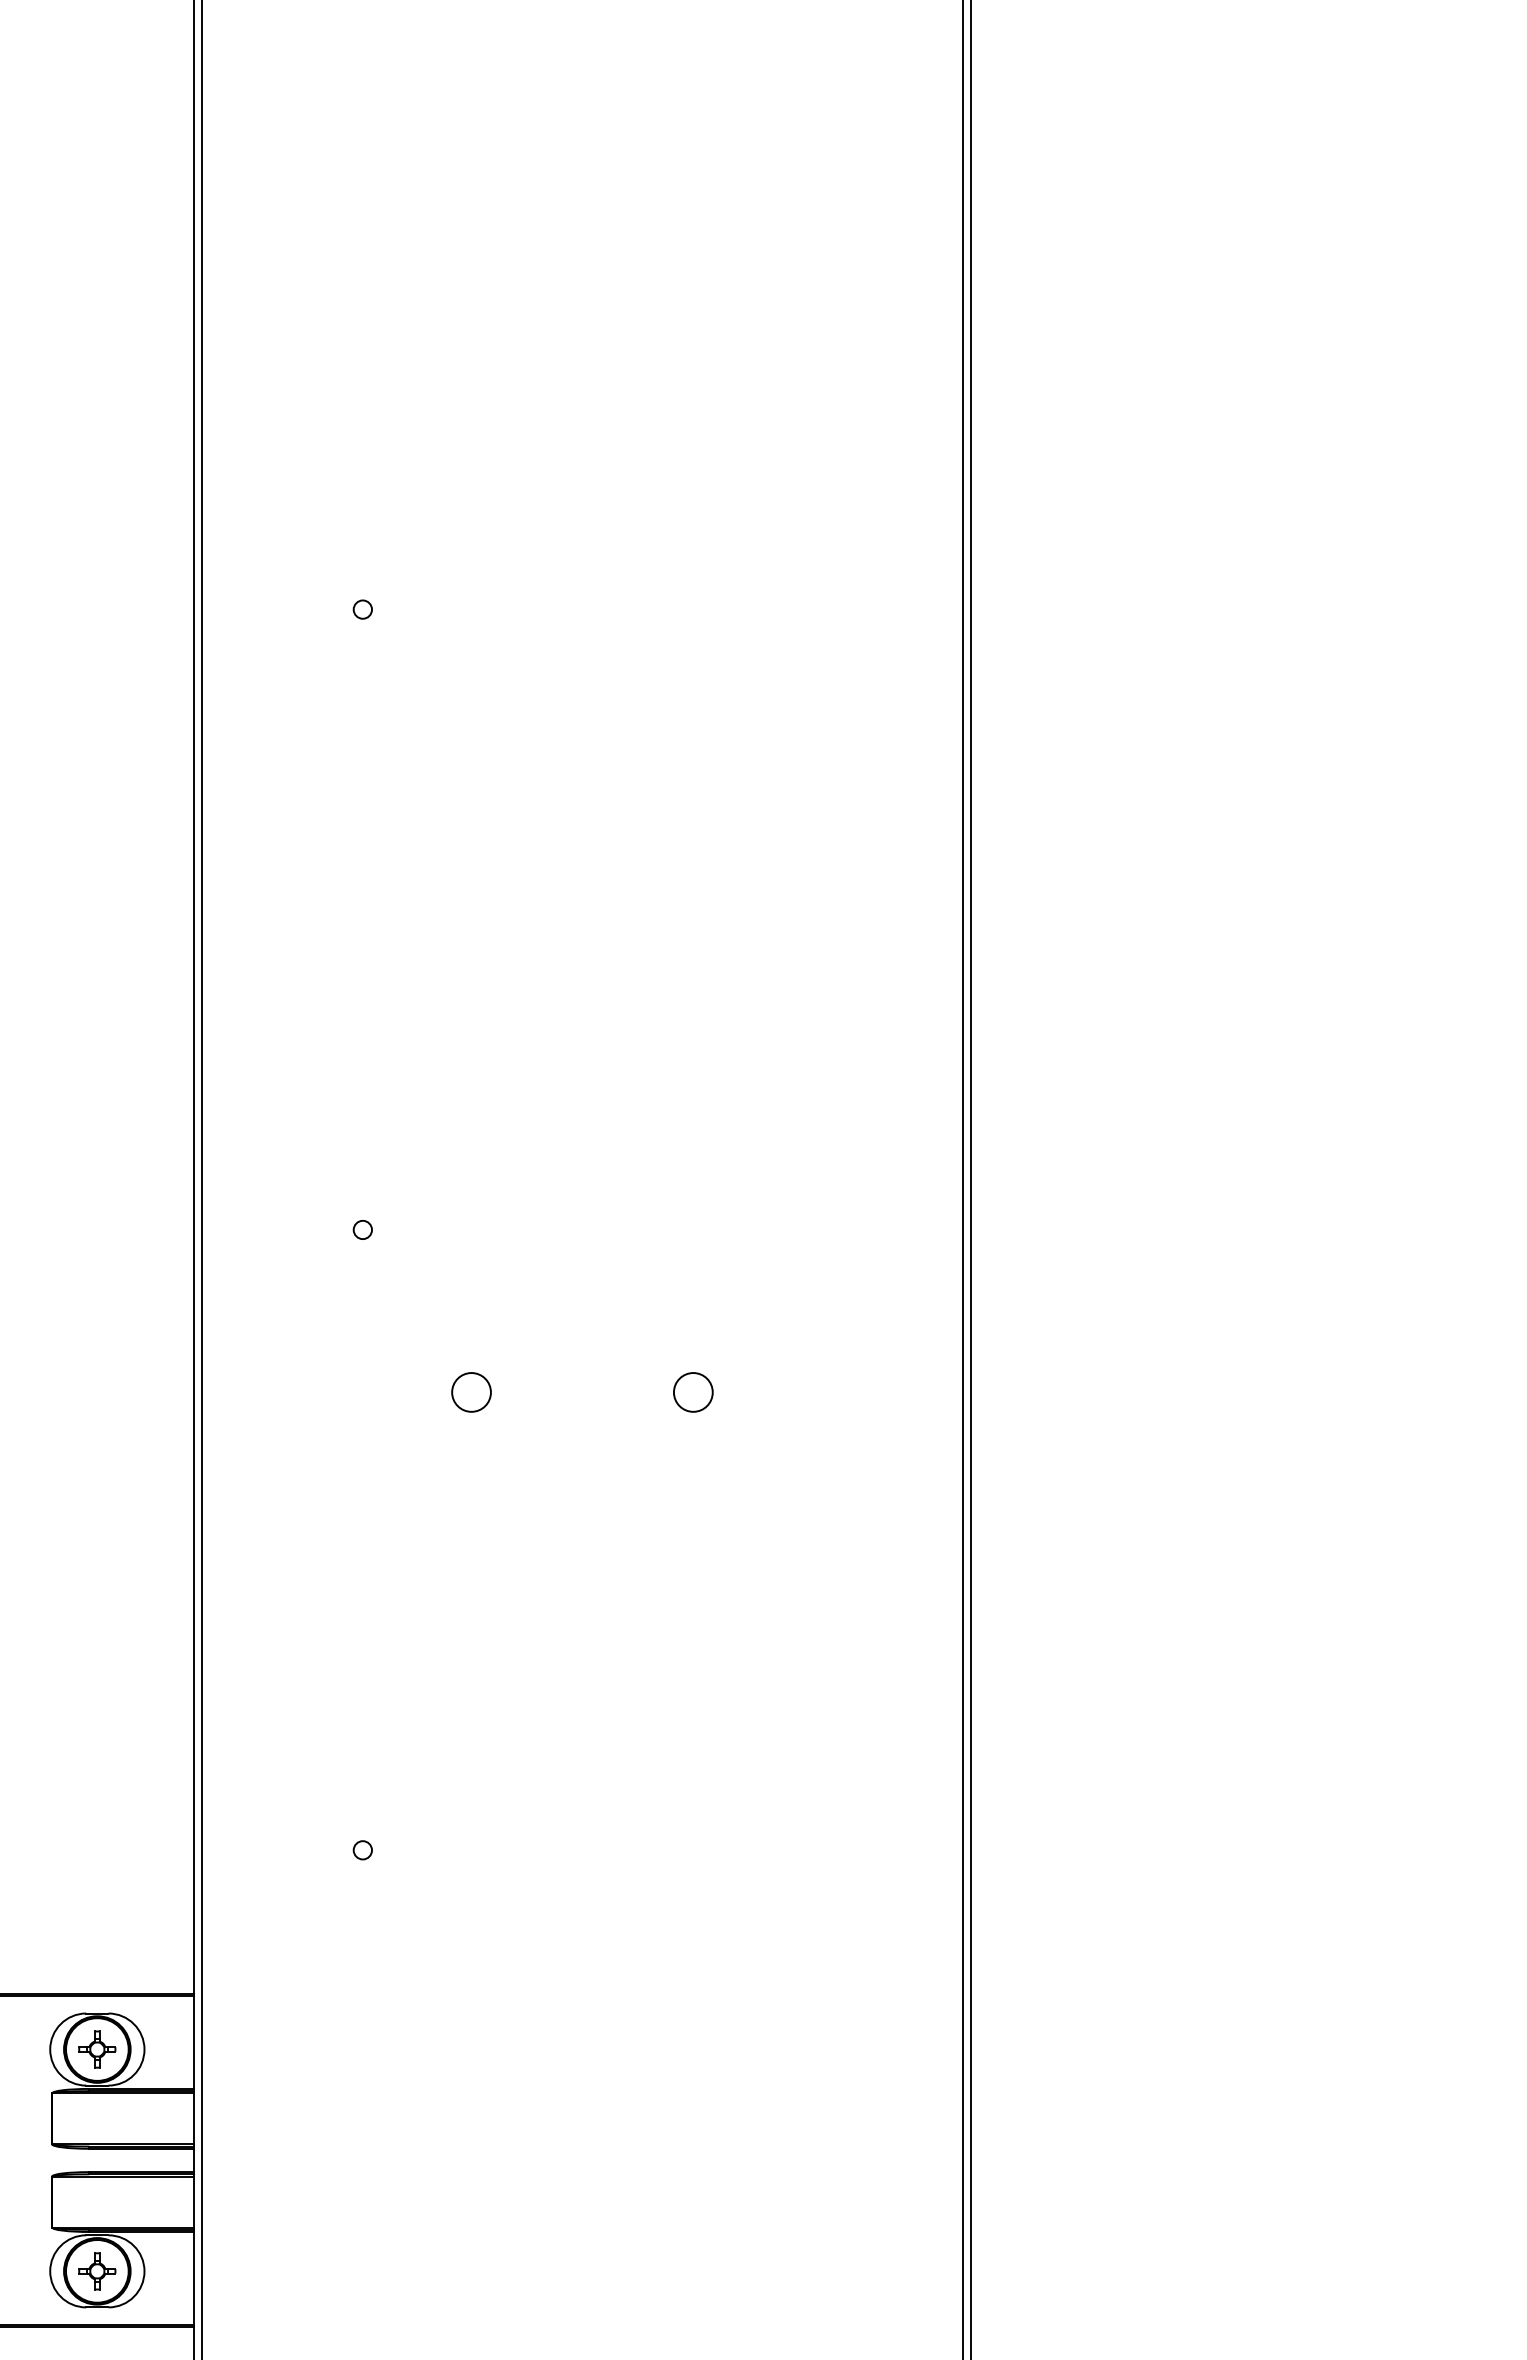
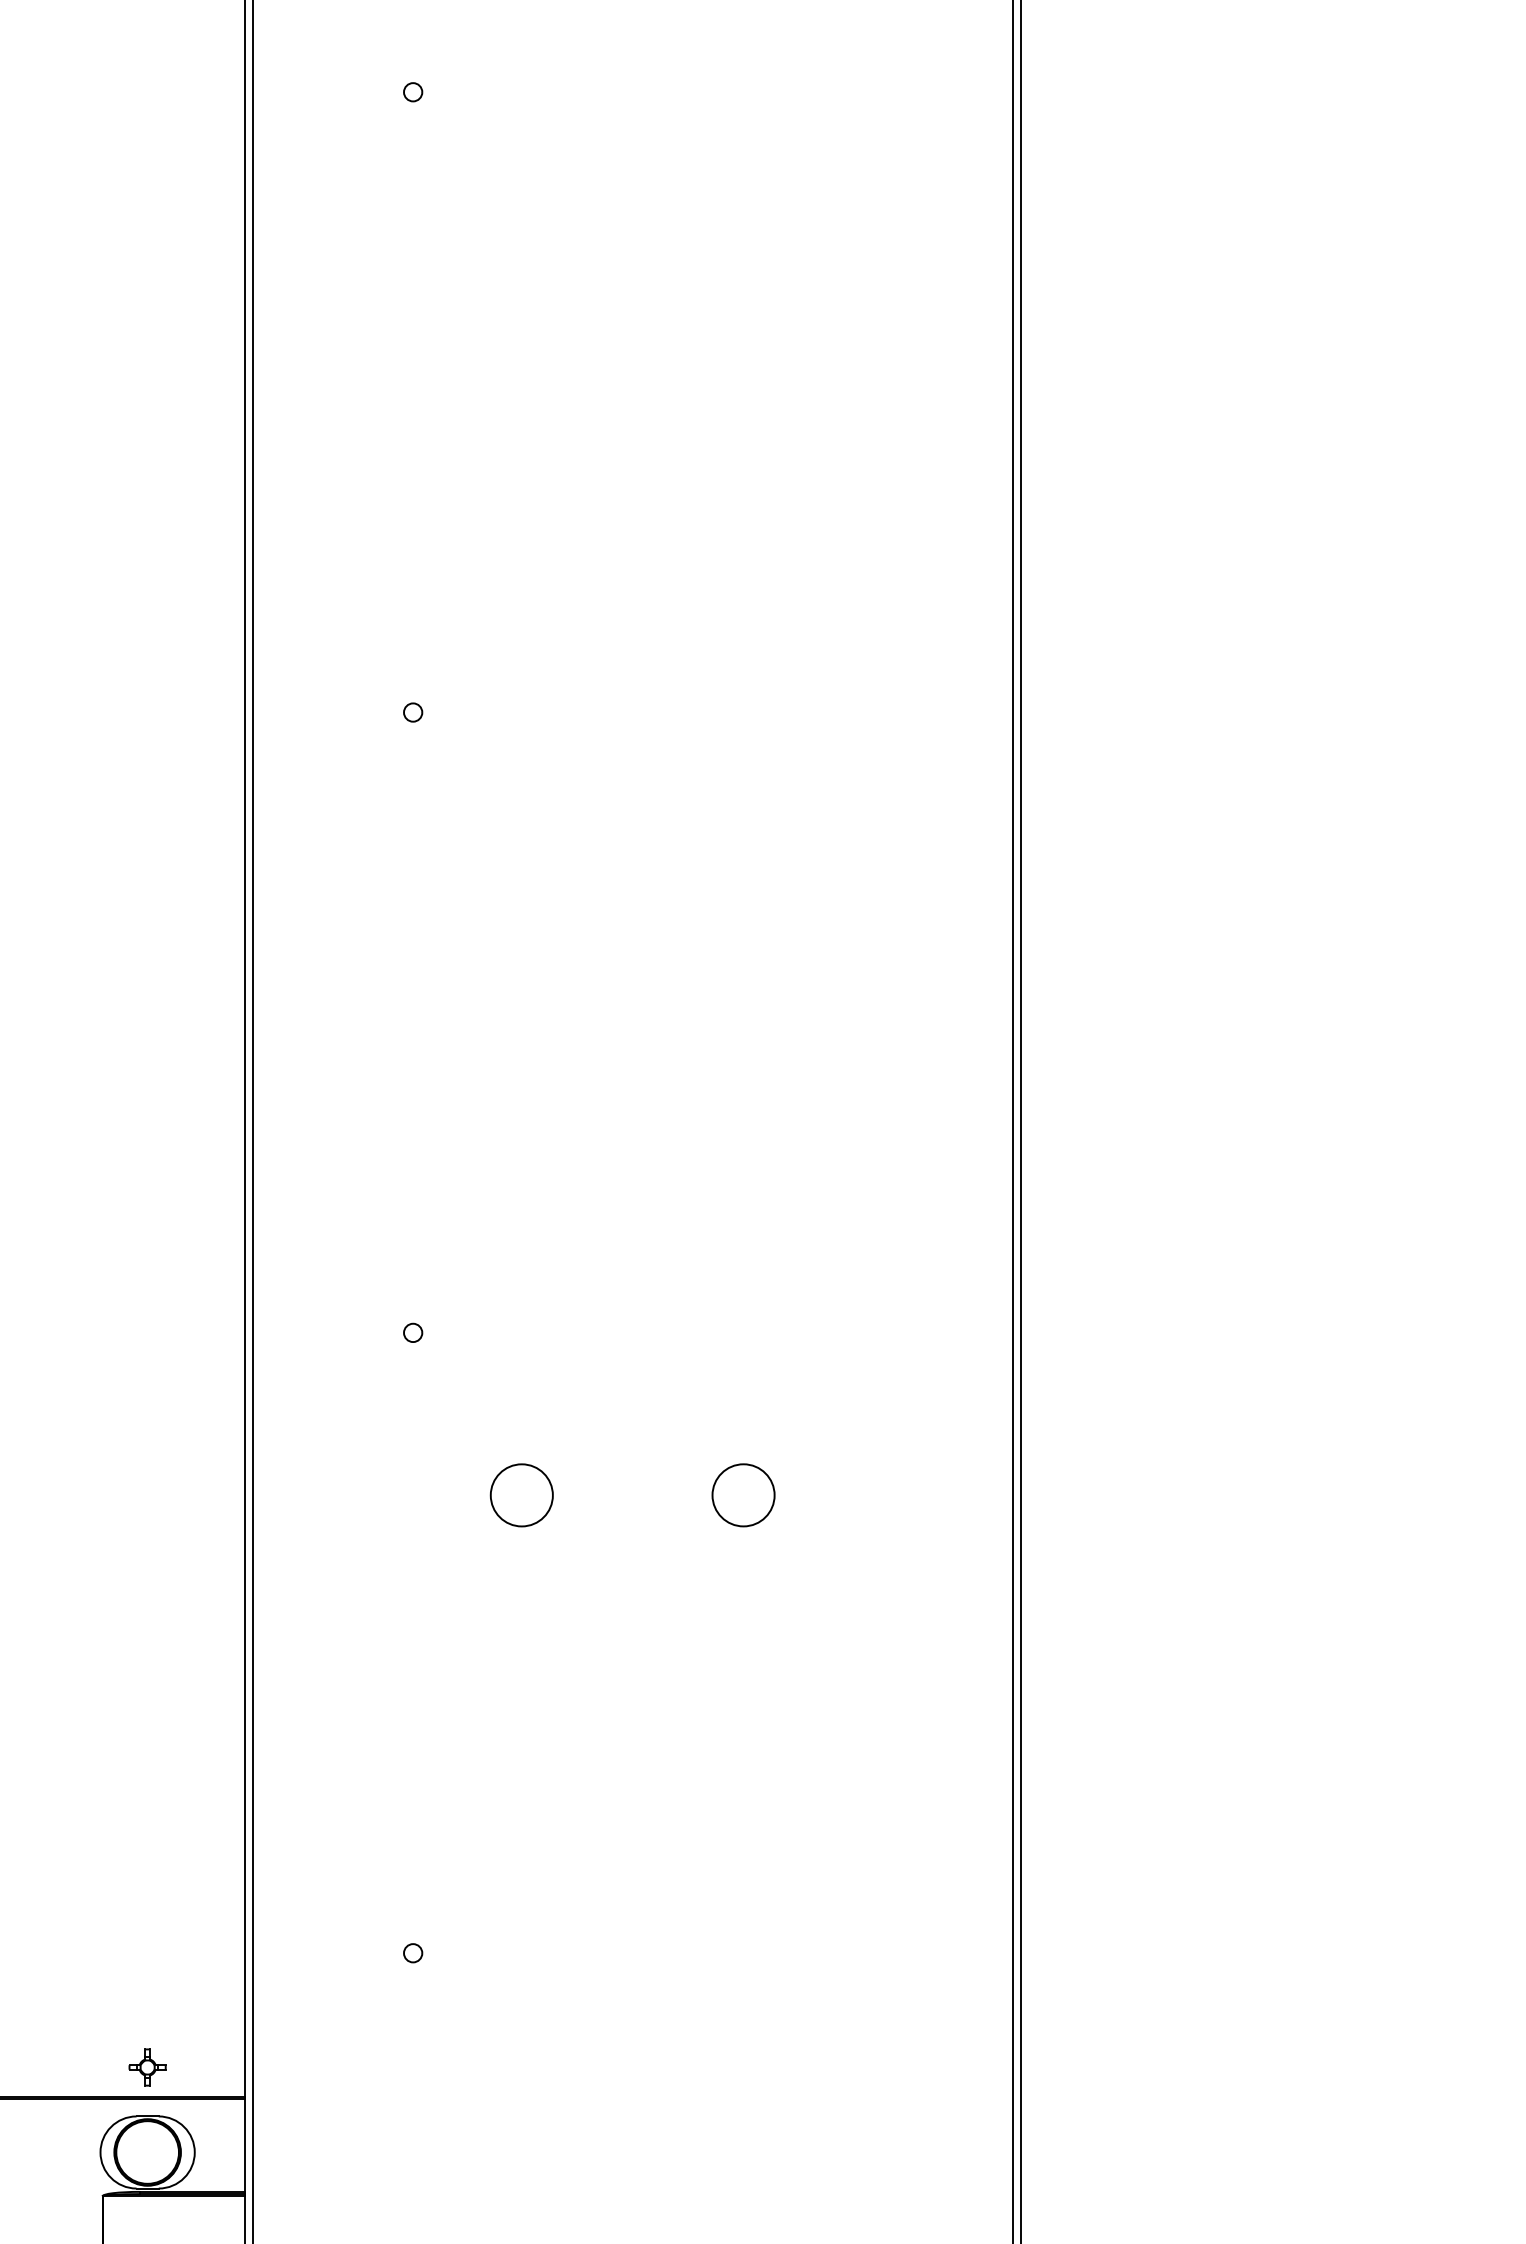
circle: (471, 1392) -> (521, 1495), size x1.6
circle: (693, 1392) -> (743, 1495), size x1.6
part: (97, 2049) -> (147, 2067), moved

